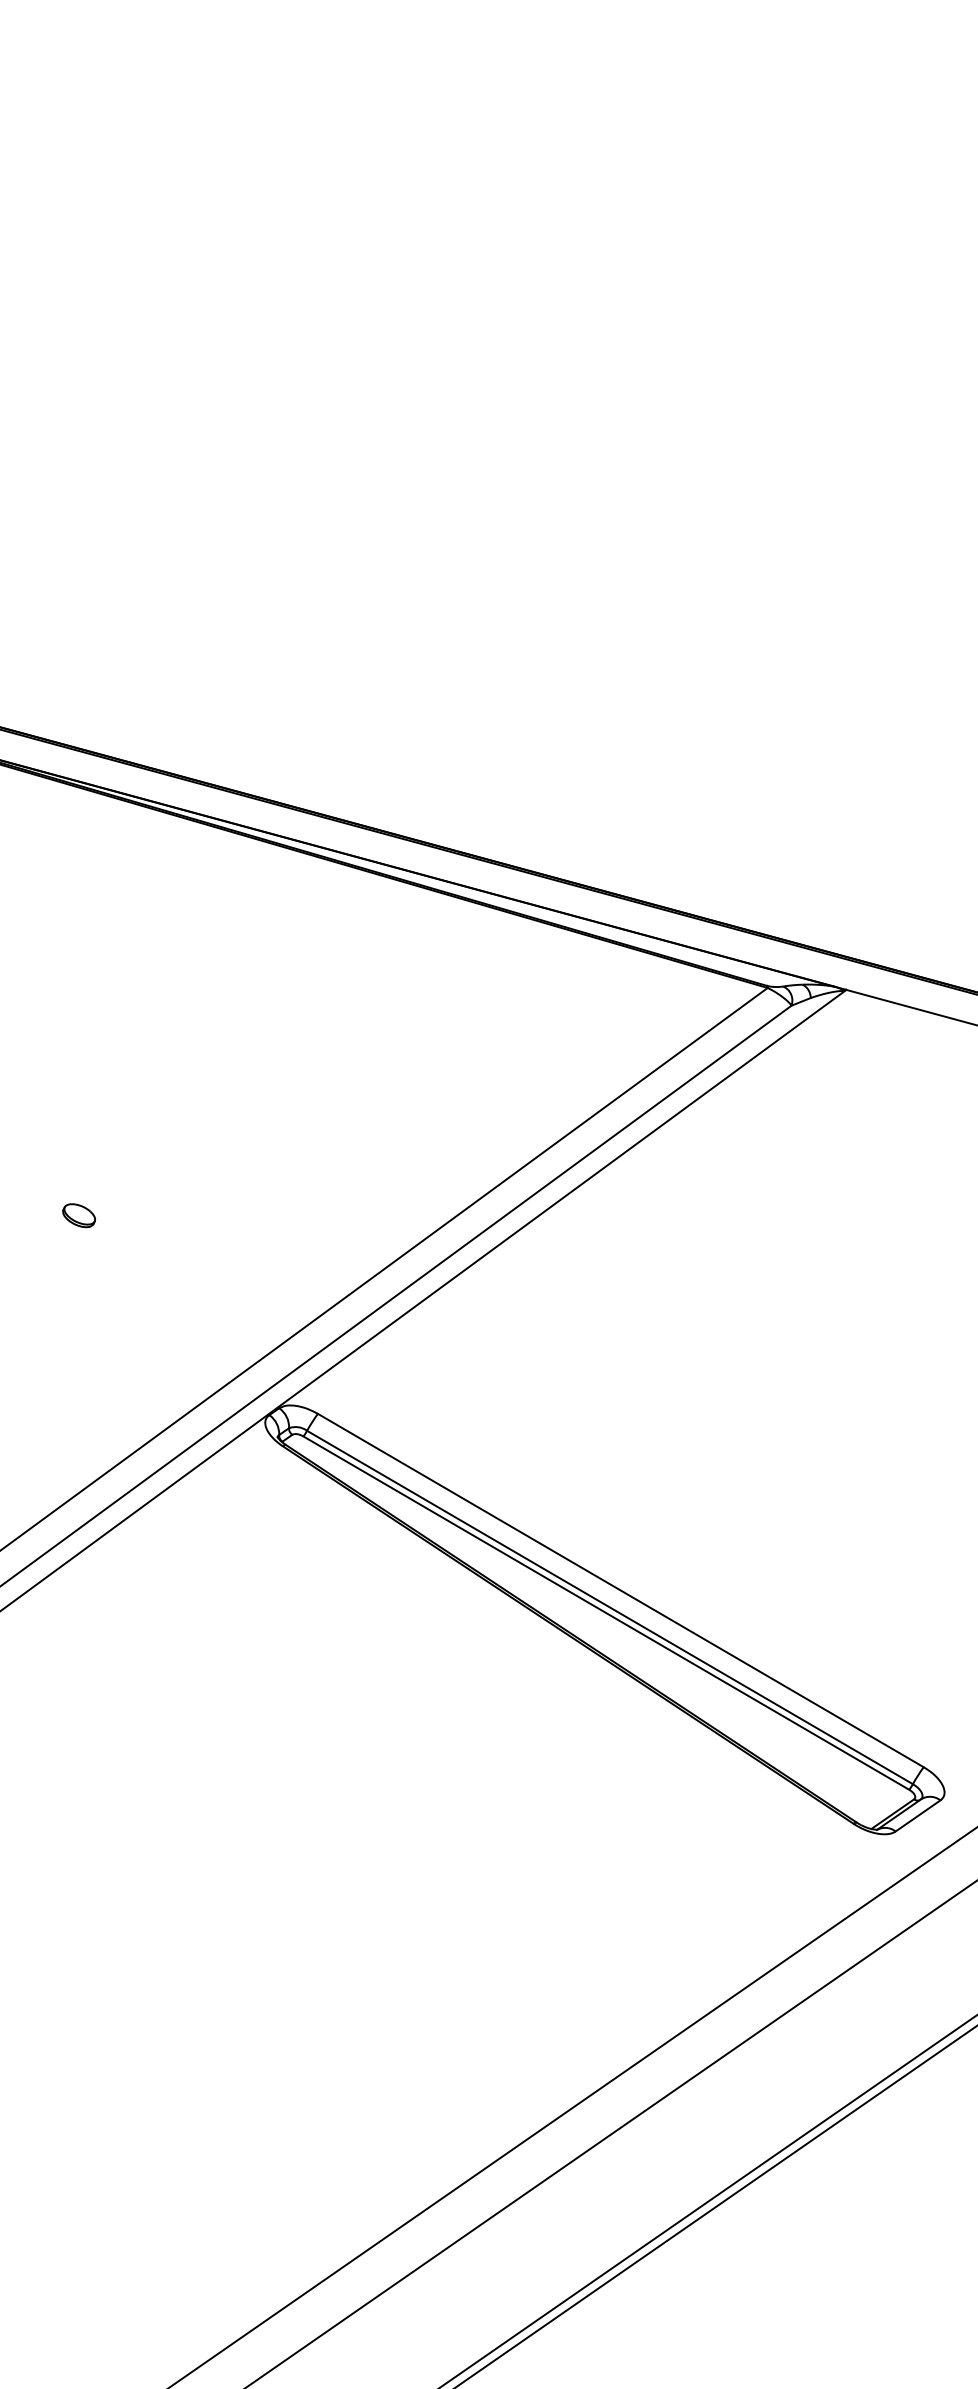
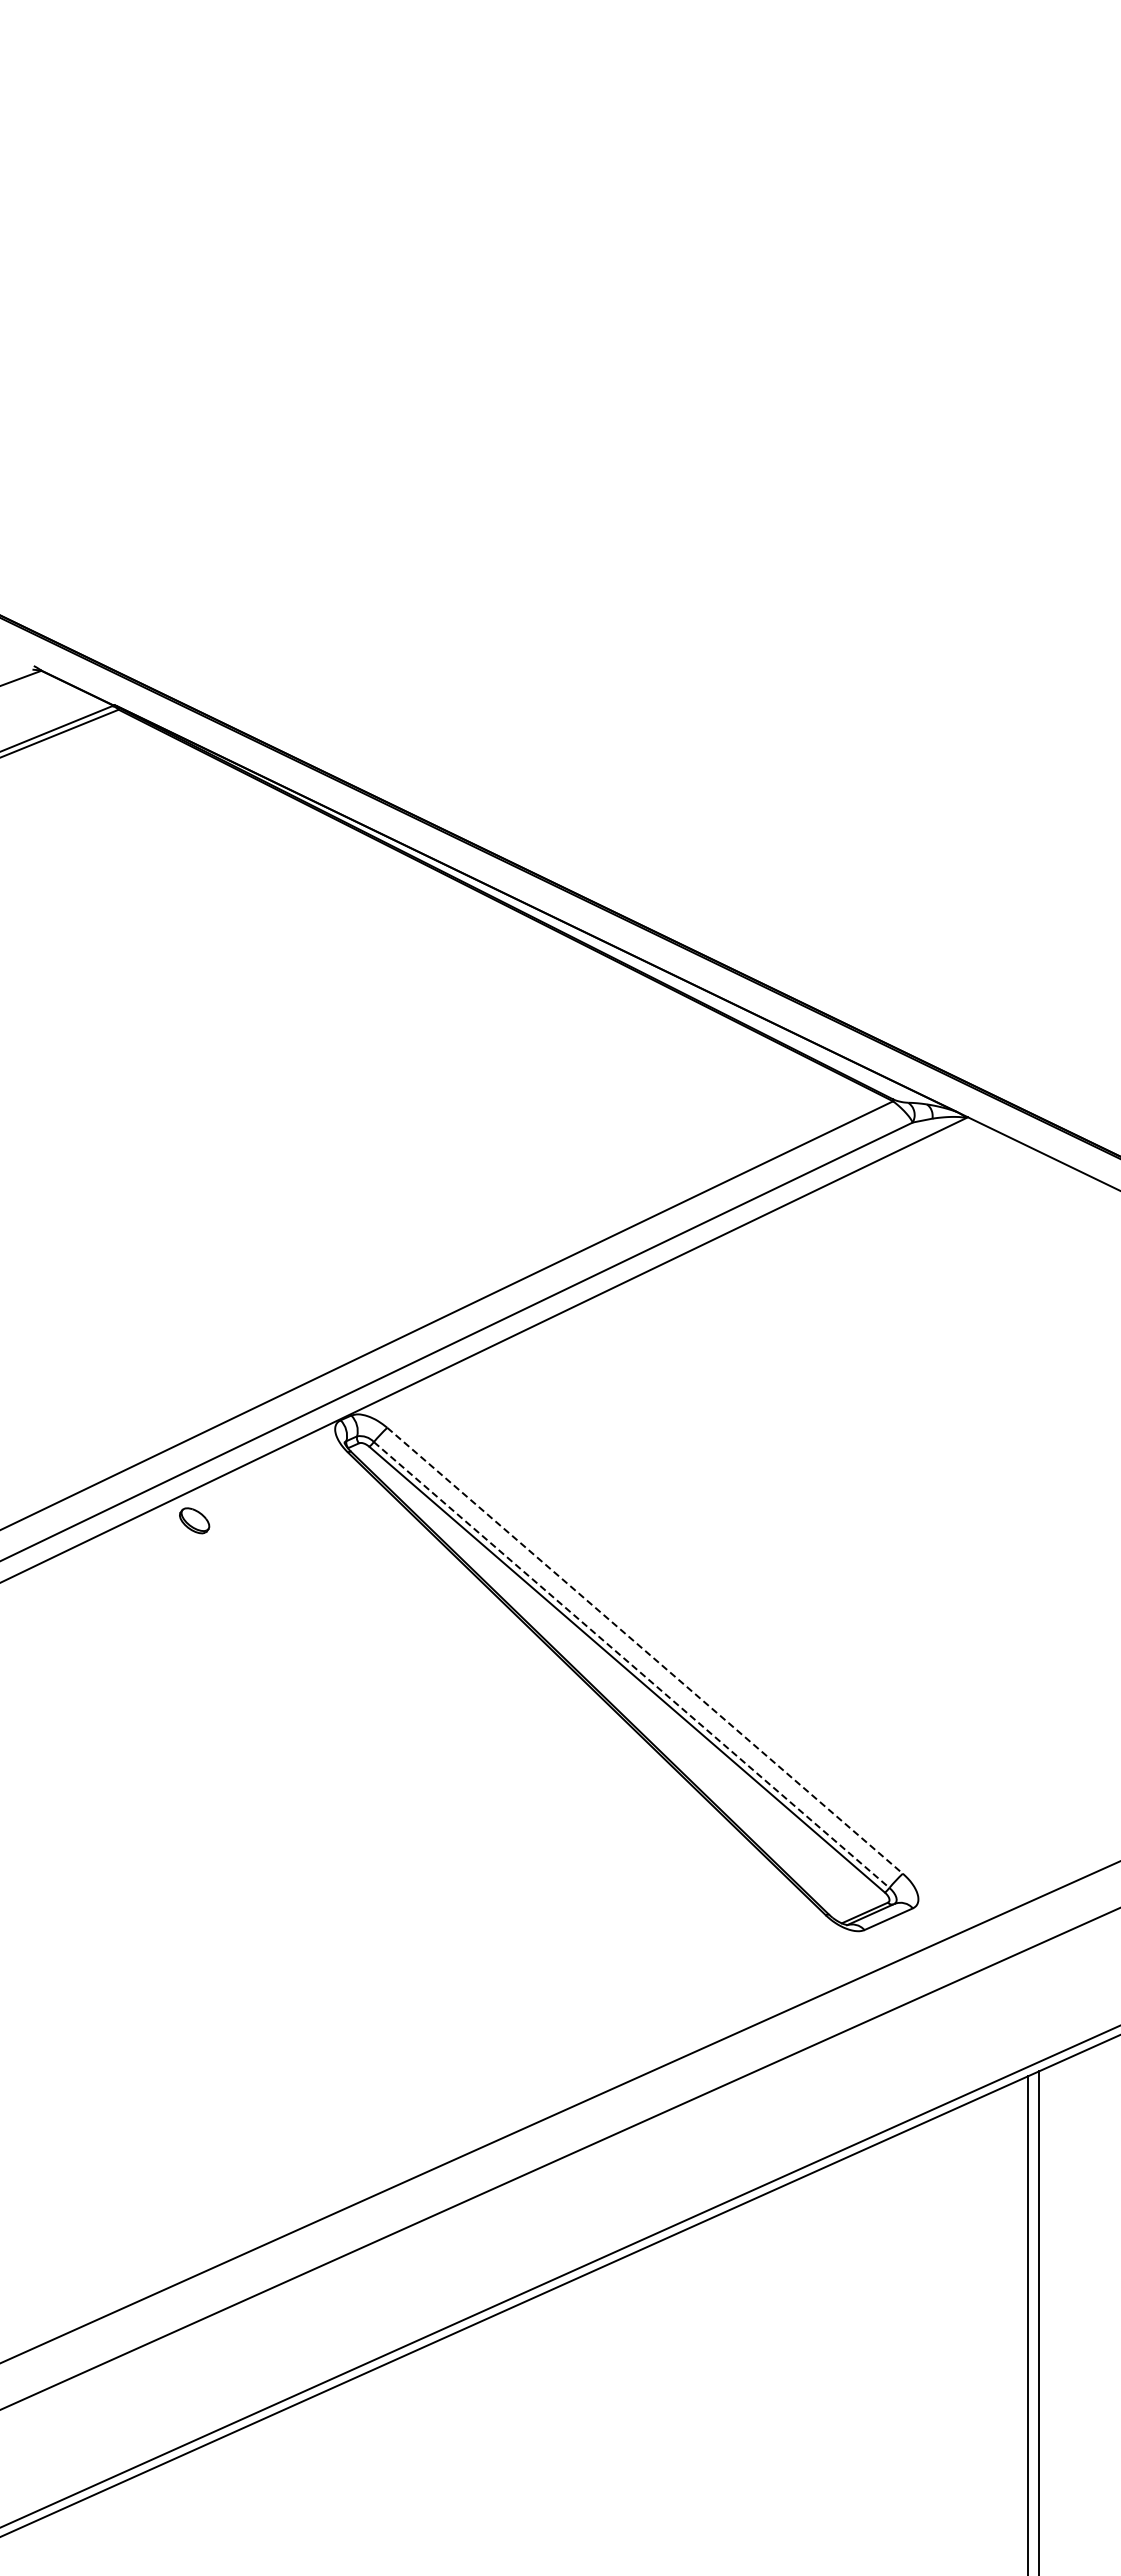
part: (78, 1215) -> (194, 1520), moved
line: (621, 1590) -> (645, 1650), solid -> dashed
line: (609, 1608) -> (631, 1665), solid -> dashed

